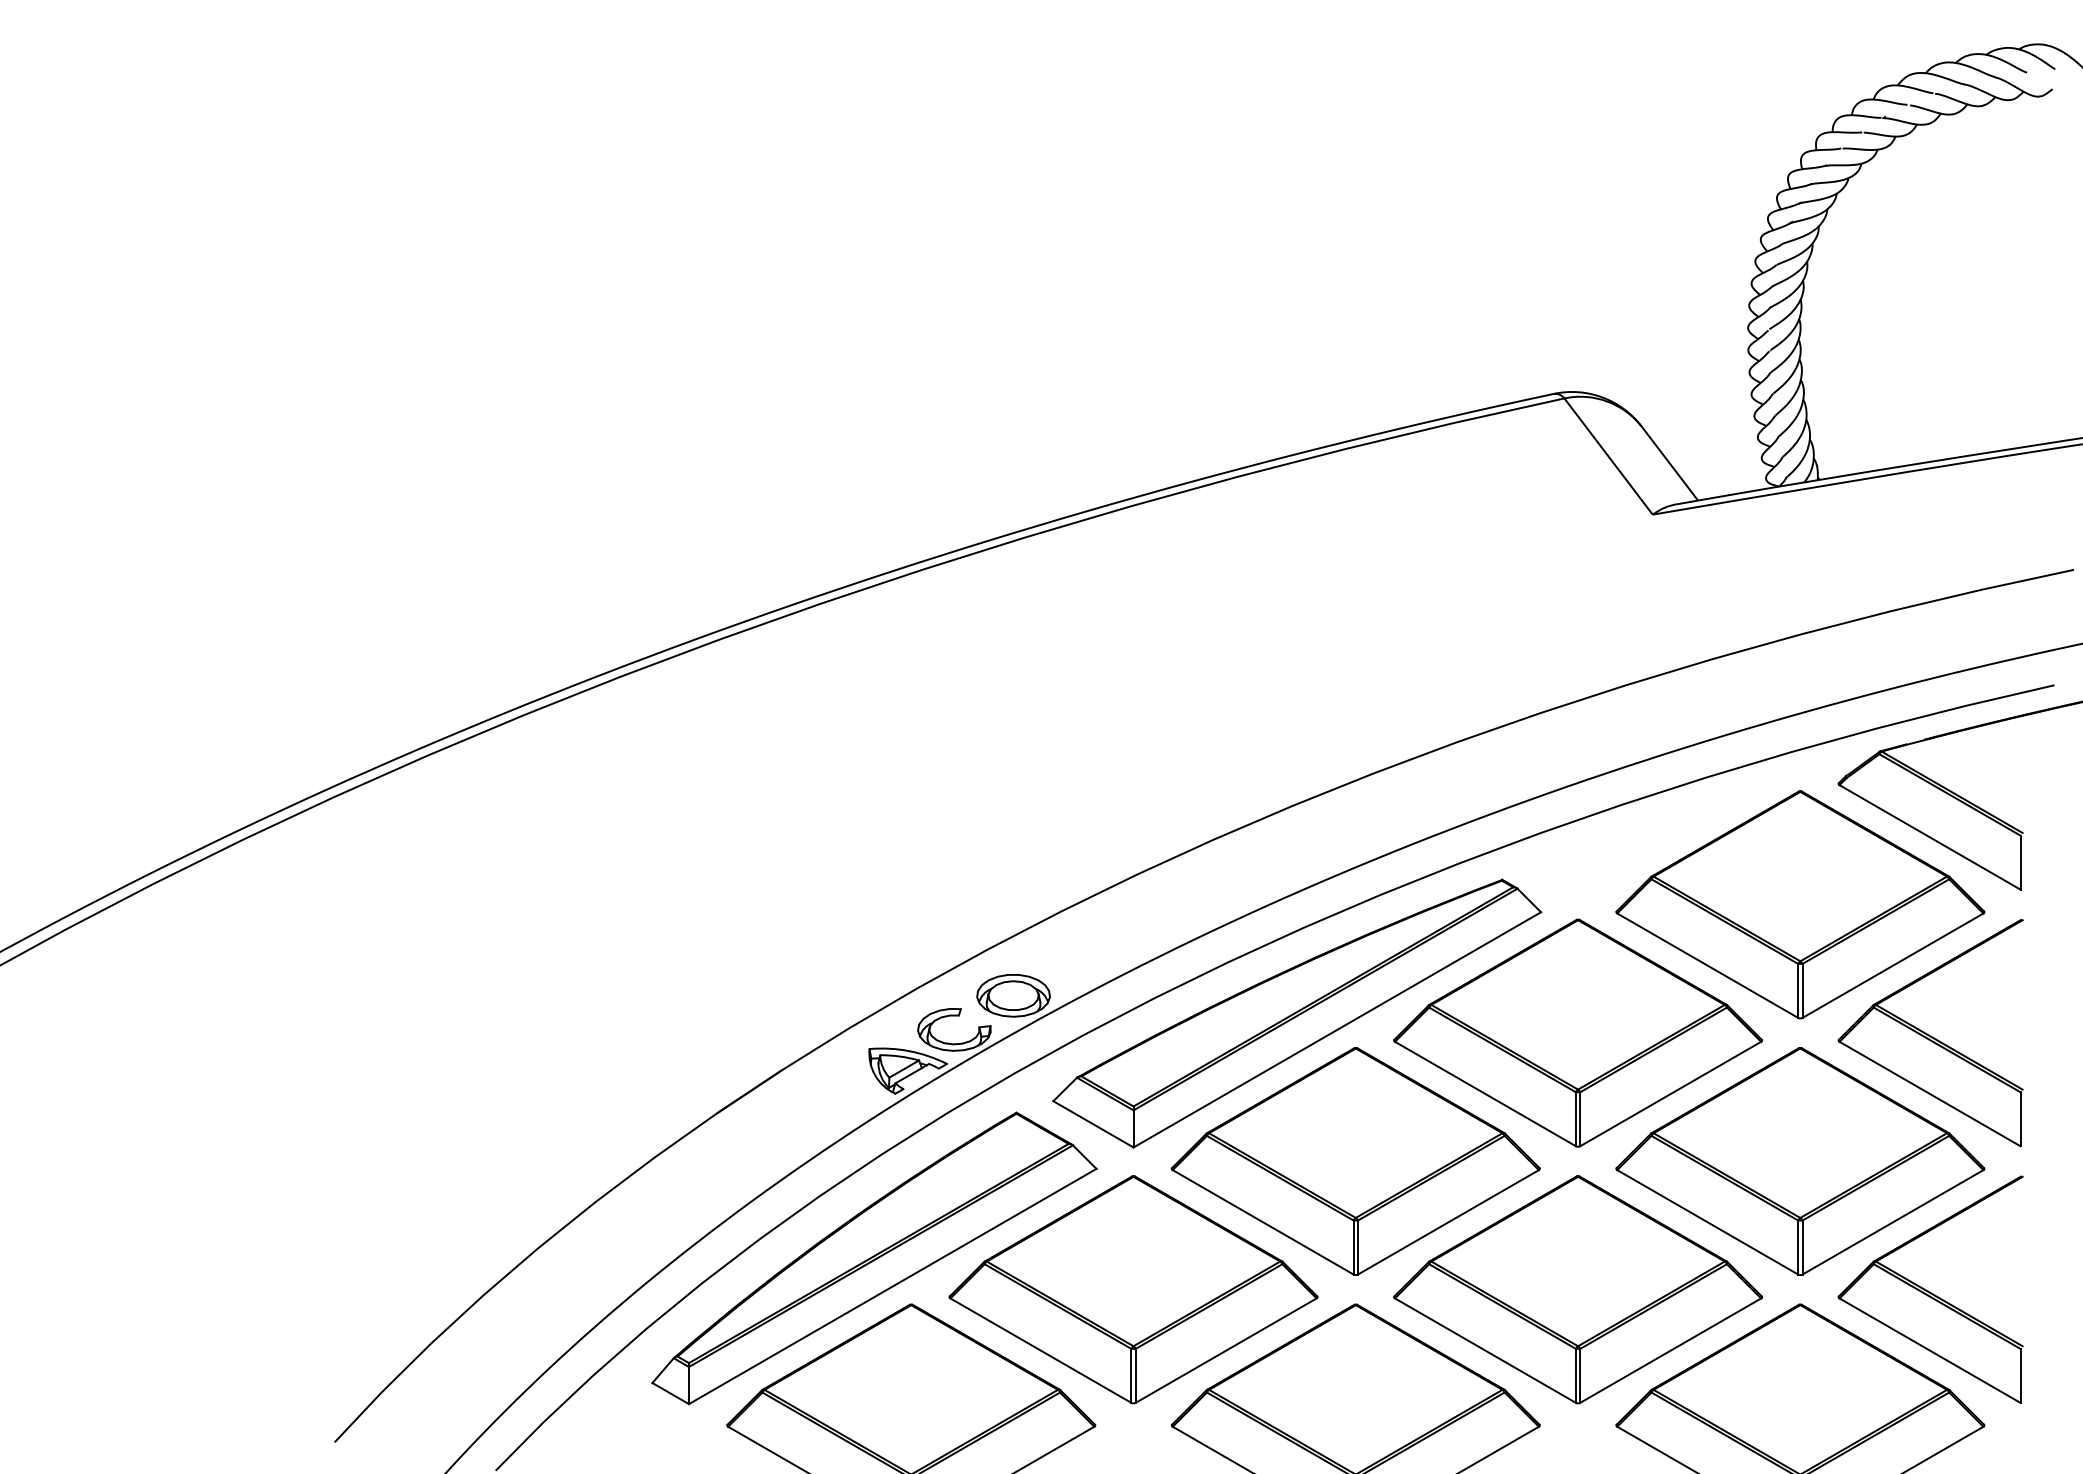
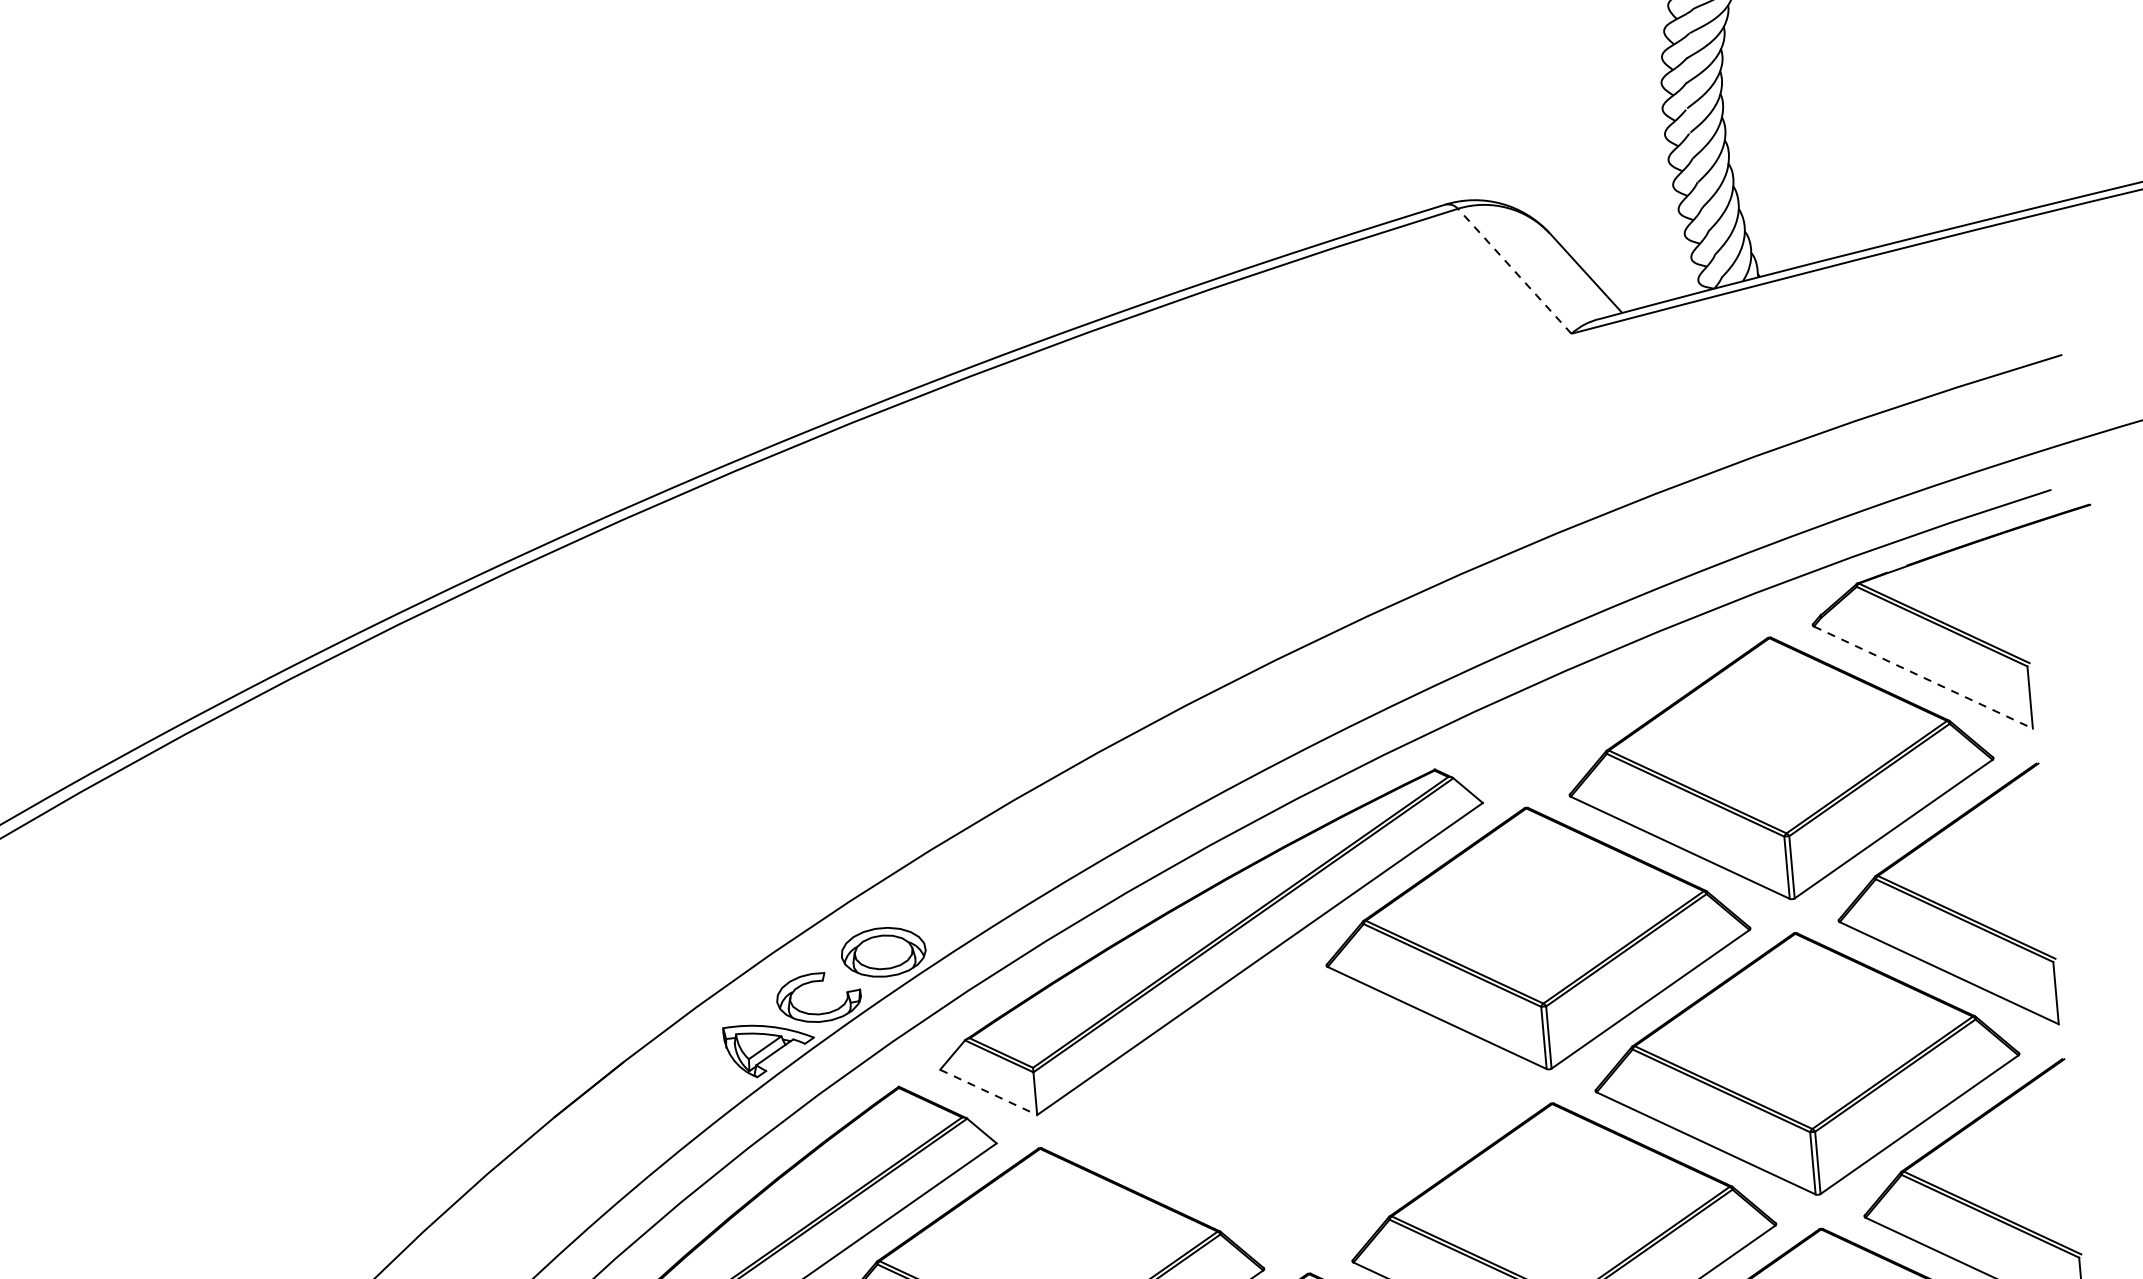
line: (1608, 456) -> (1514, 271), solid -> dashed
line: (1930, 837) -> (1923, 677), solid -> dashed
line: (1093, 1124) -> (988, 1092), solid -> dashed
part: (1355, 1161) -> (1294, 1108), removed

